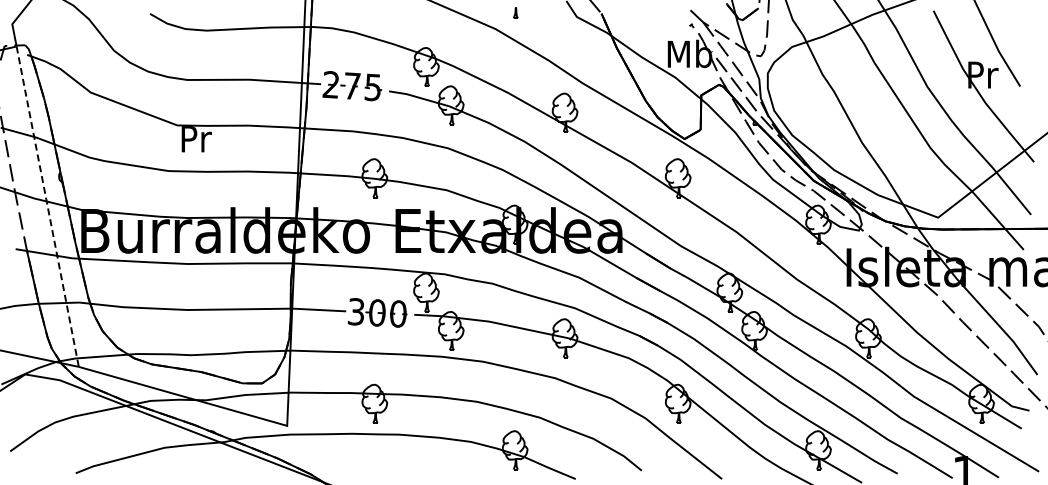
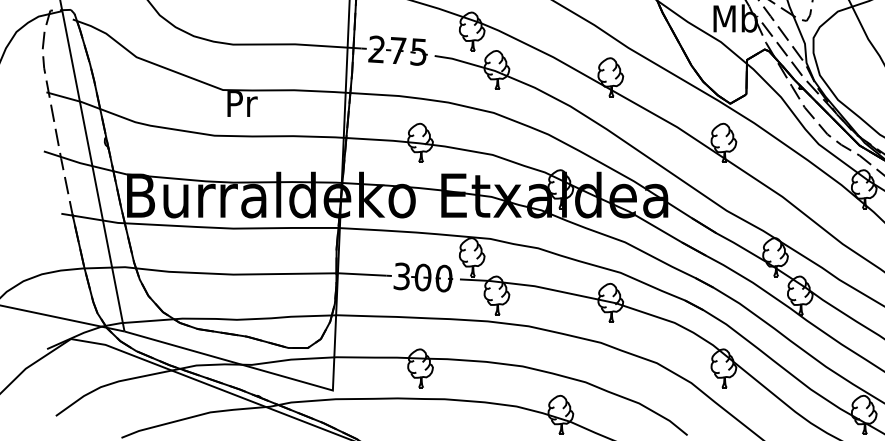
line: (47, 207) -> (93, 172), dashed -> solid

